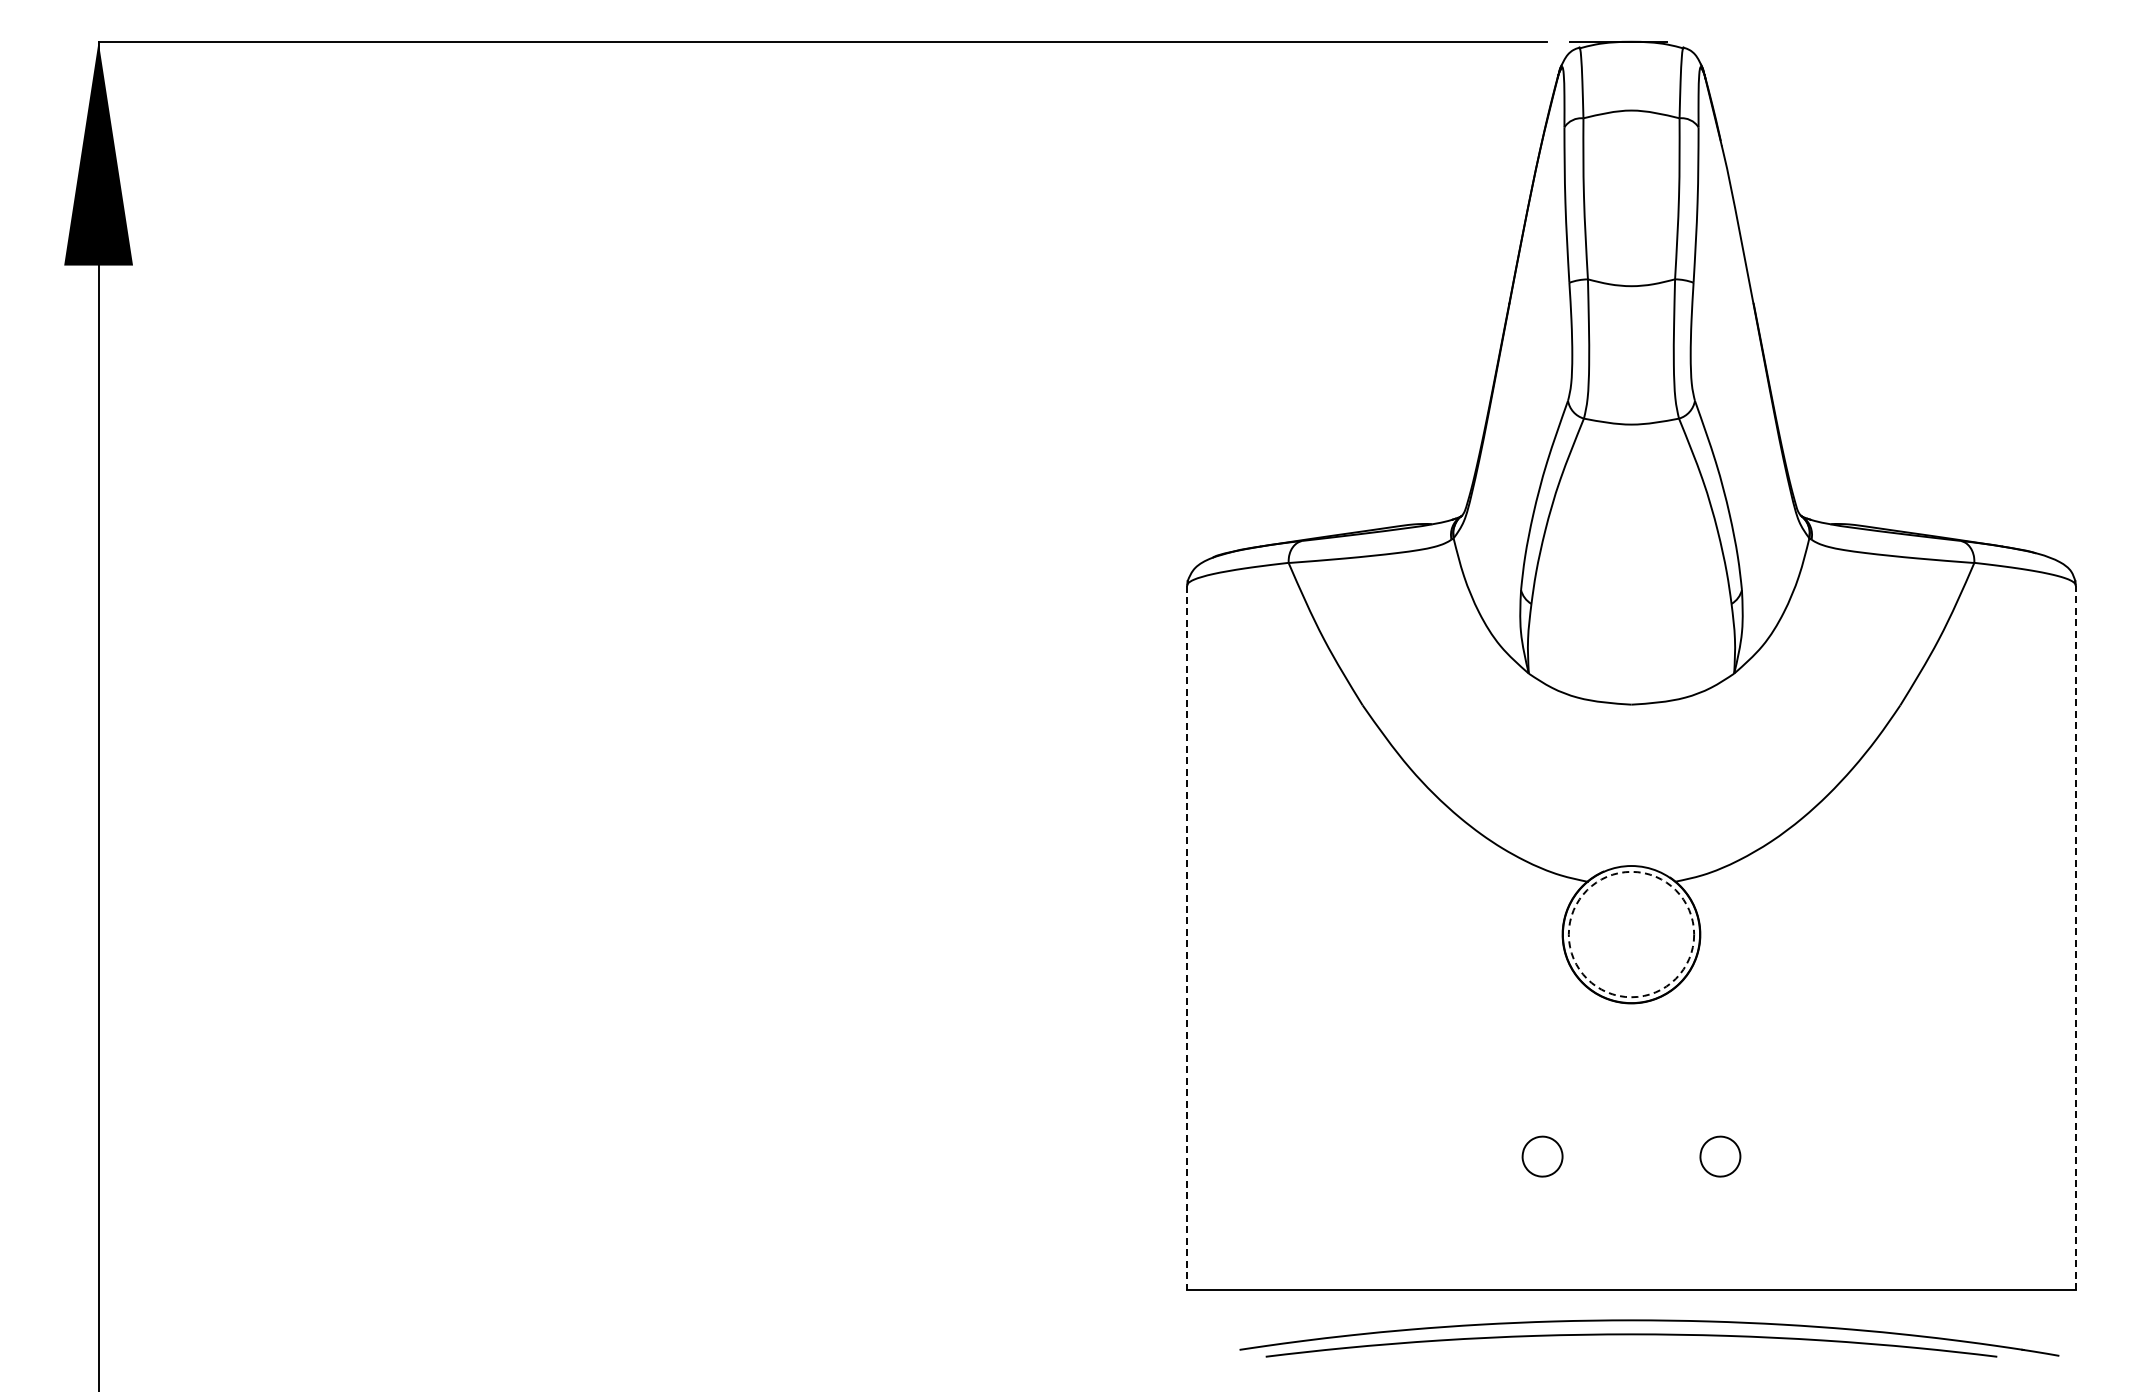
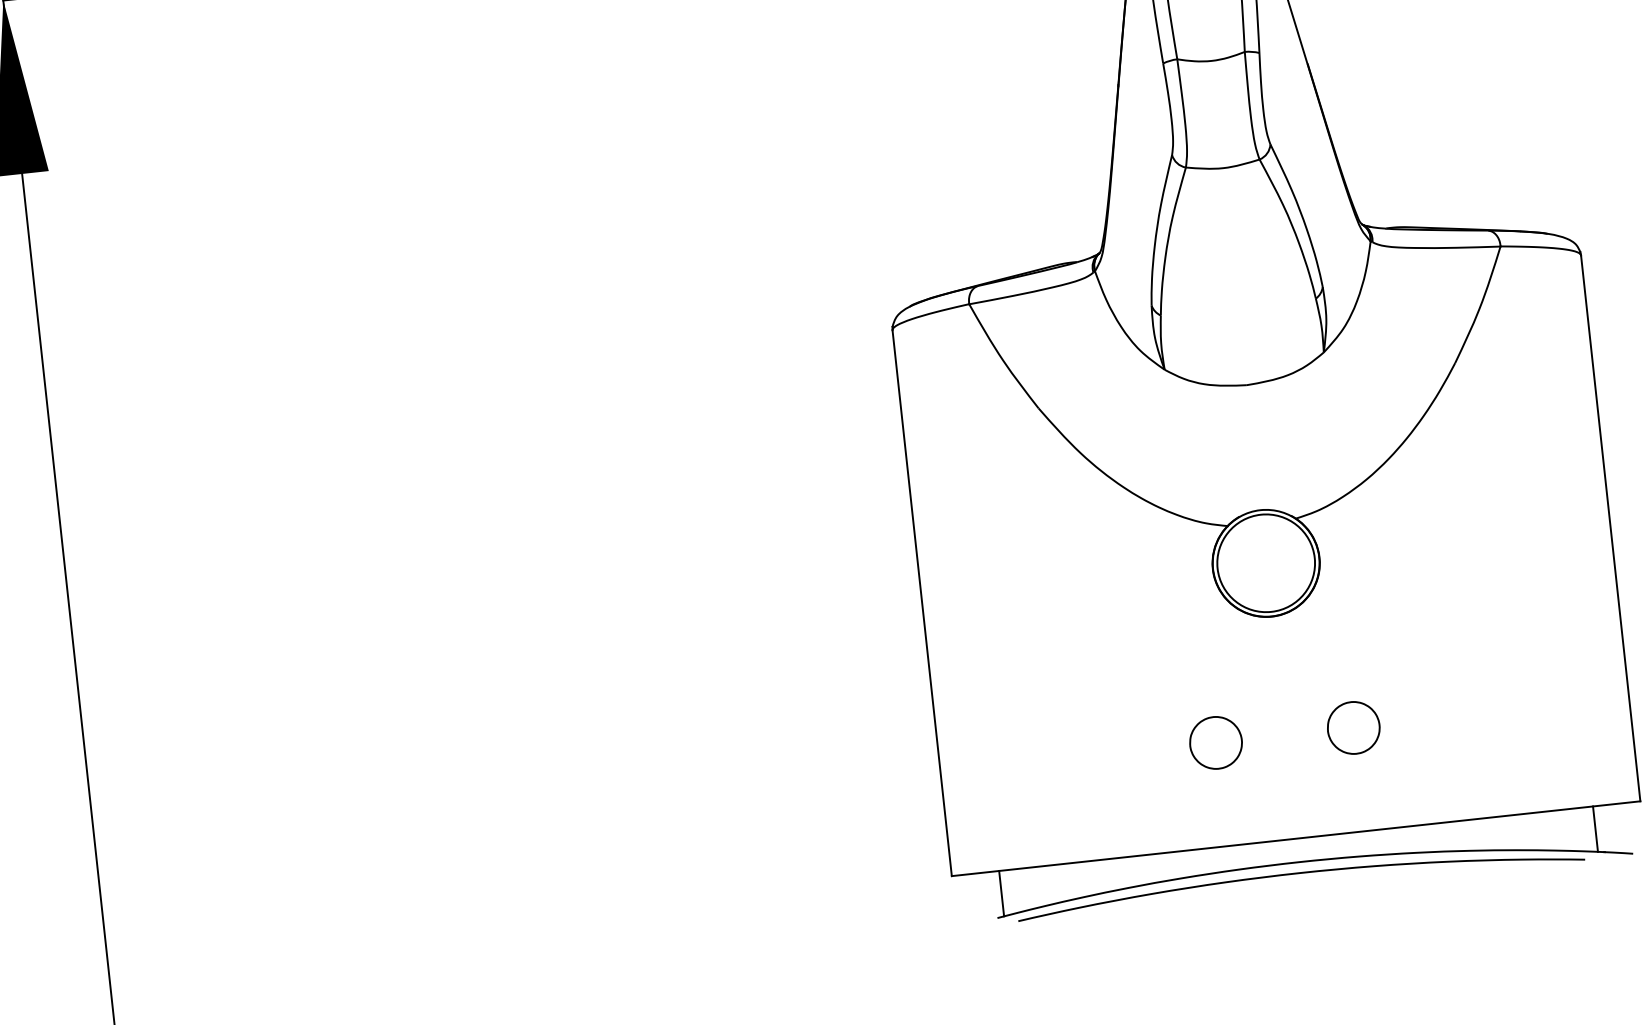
circle: (1631, 934) -> (1266, 563), dashed -> solid
line: (2075, 937) -> (1610, 528), dashed -> solid
line: (1187, 938) -> (922, 603), dashed -> solid
part: (1542, 1156) -> (1215, 742), size x1.67
part: (1720, 1156) -> (1353, 727), size x1.67
line: (1248, 1319) -> (1001, 893), added
line: (2014, 1319) -> (1595, 829), added

